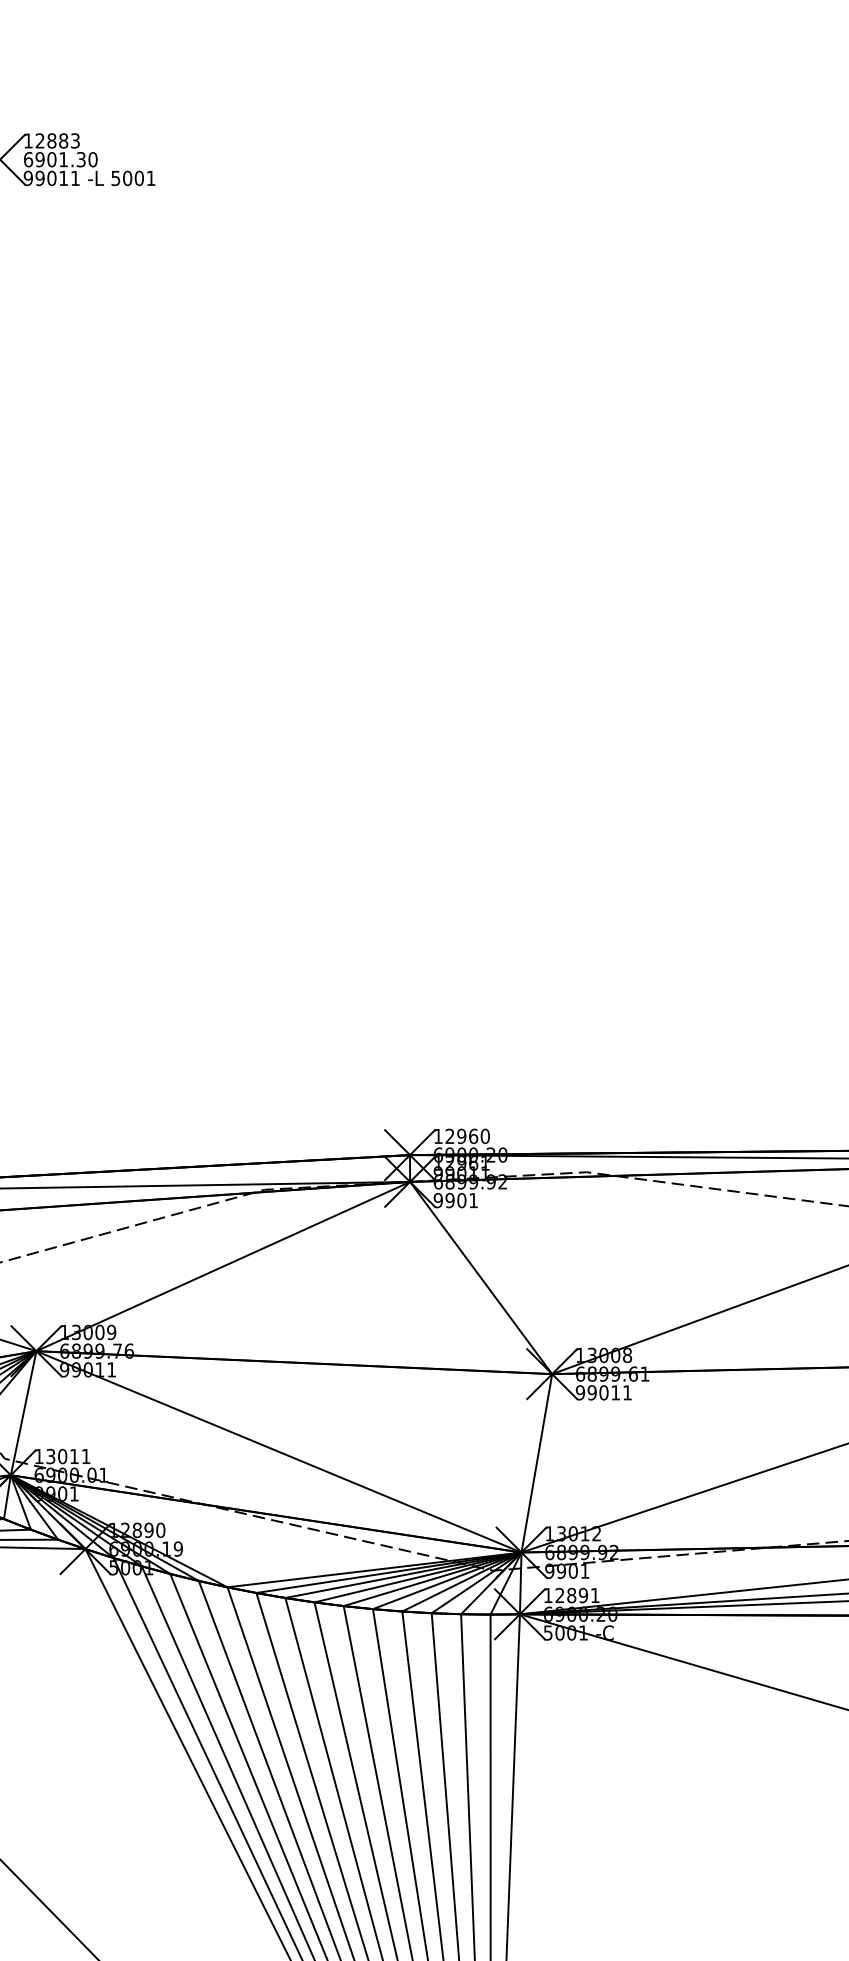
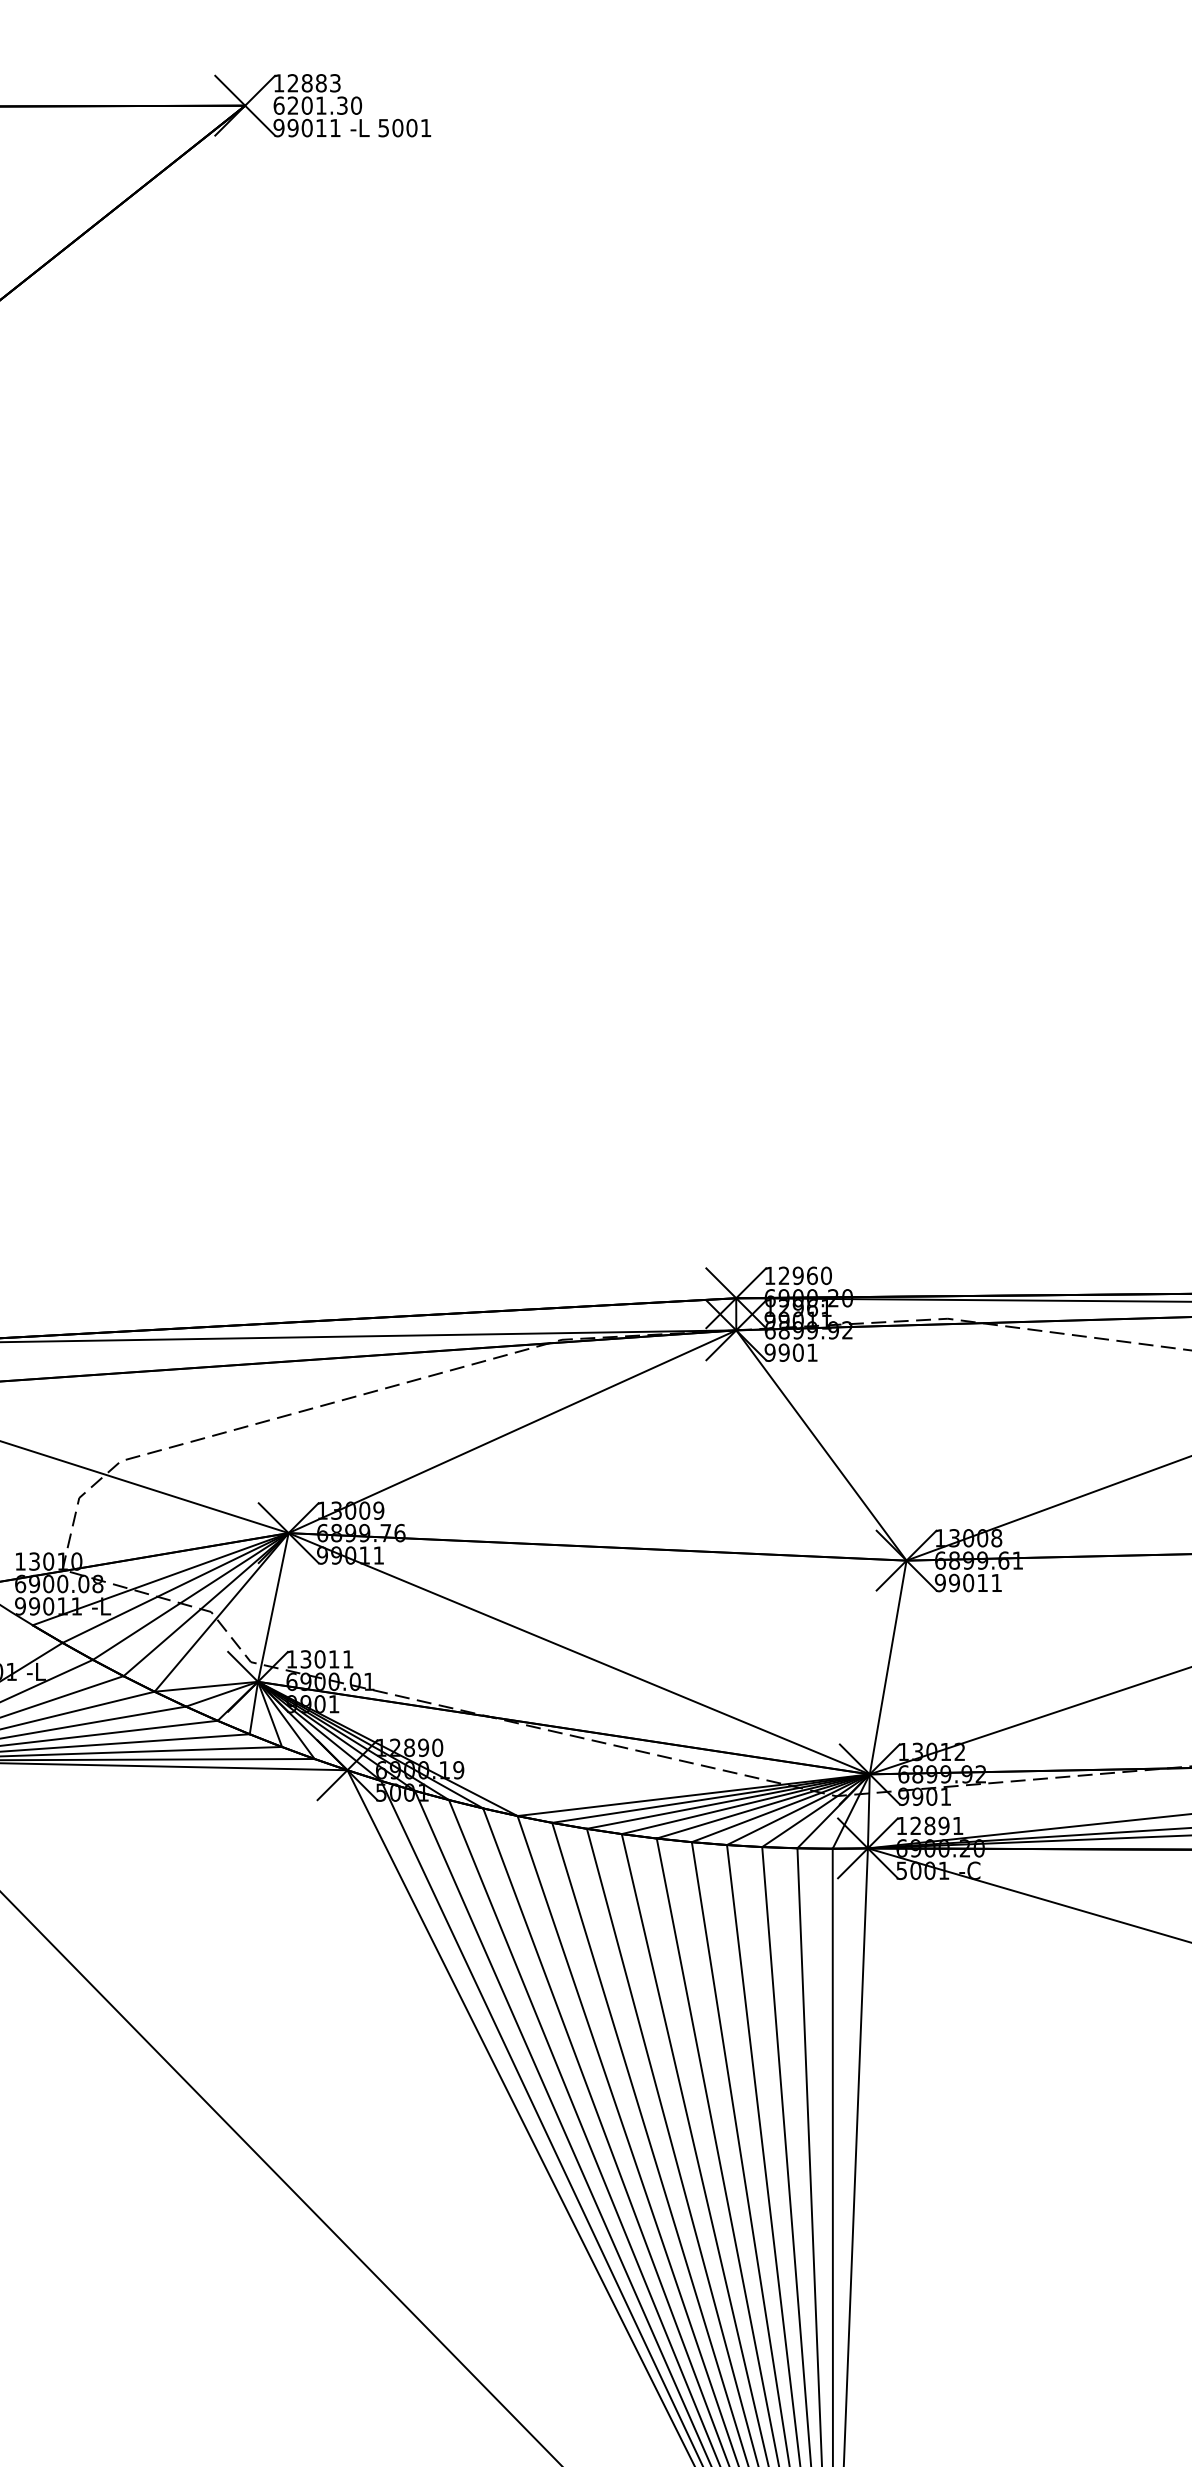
text: (39, 159) -> (292, 105), 6901.30 -> 6201.30

